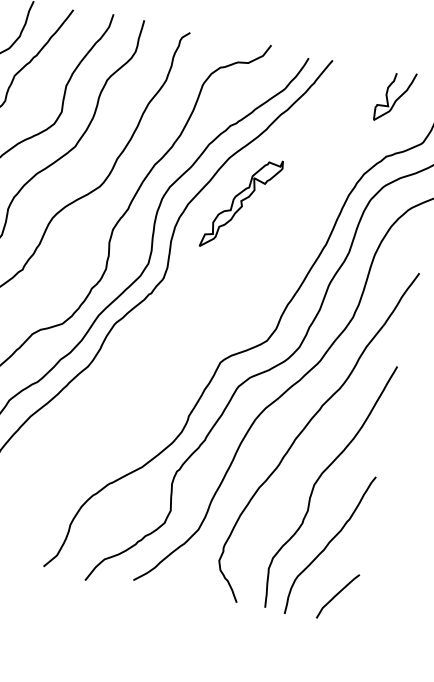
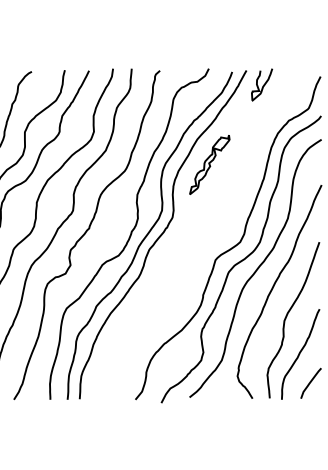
curve: (397, 96) -> (263, 84), moved

